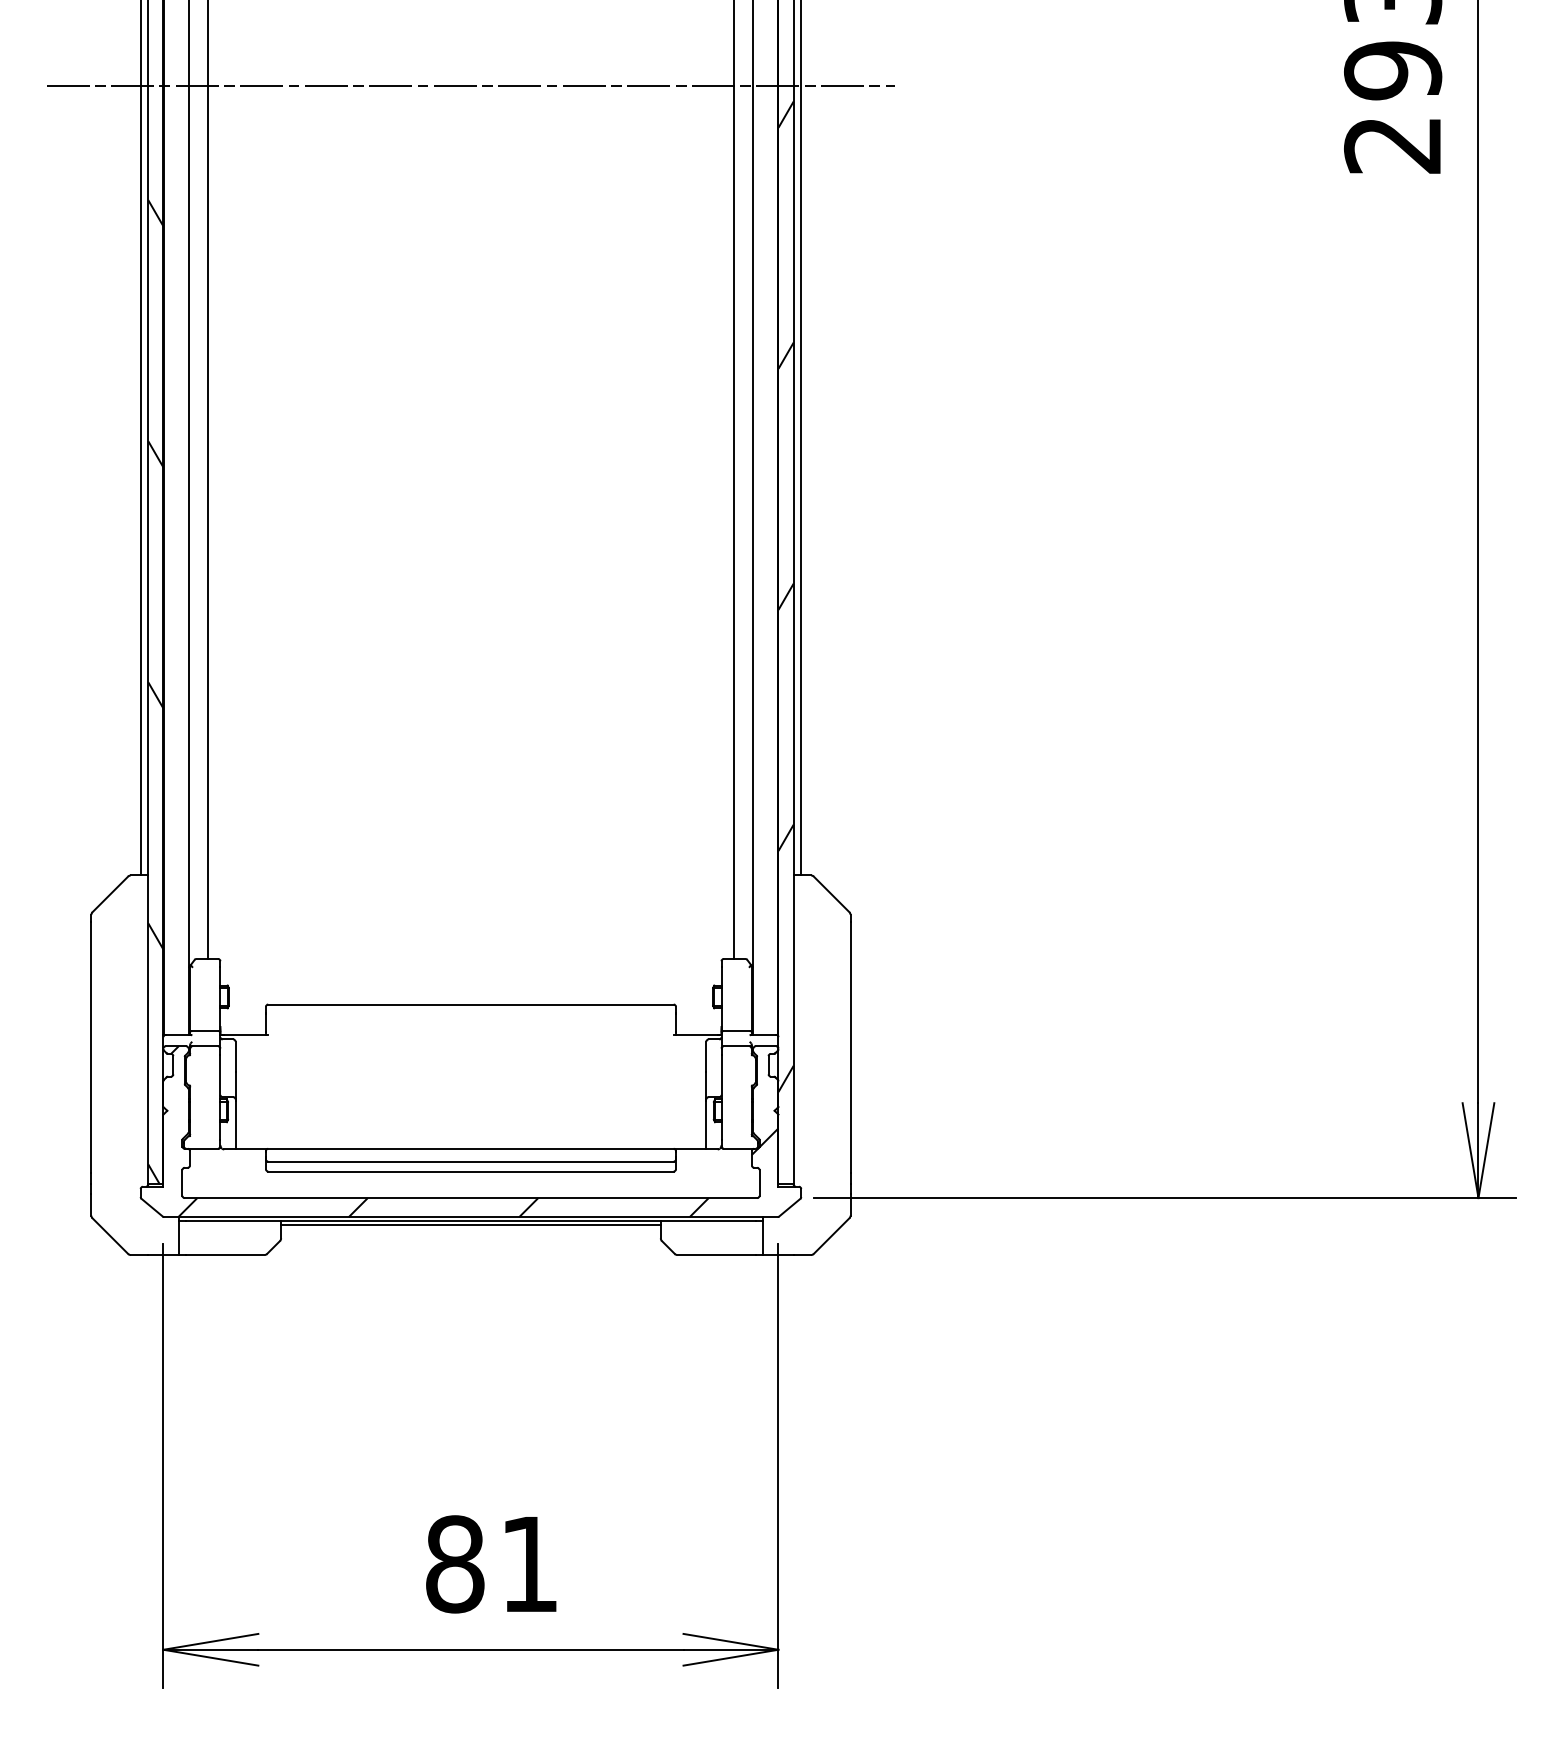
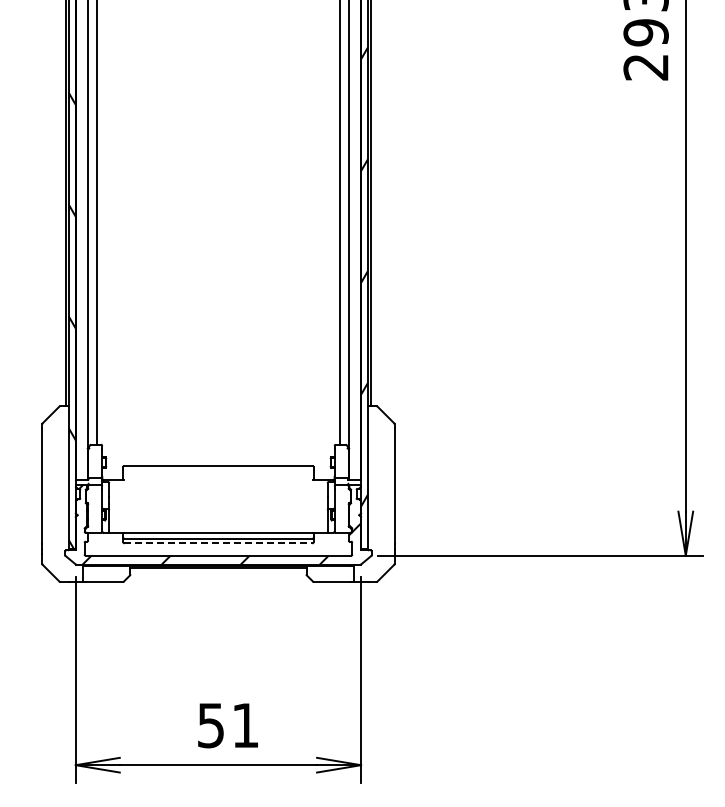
line: (471, 85) -> (218, 39), removed
line: (471, 1171) -> (218, 543), solid -> dashed
text: (453, 1564) -> (210, 725), 81 -> 51

